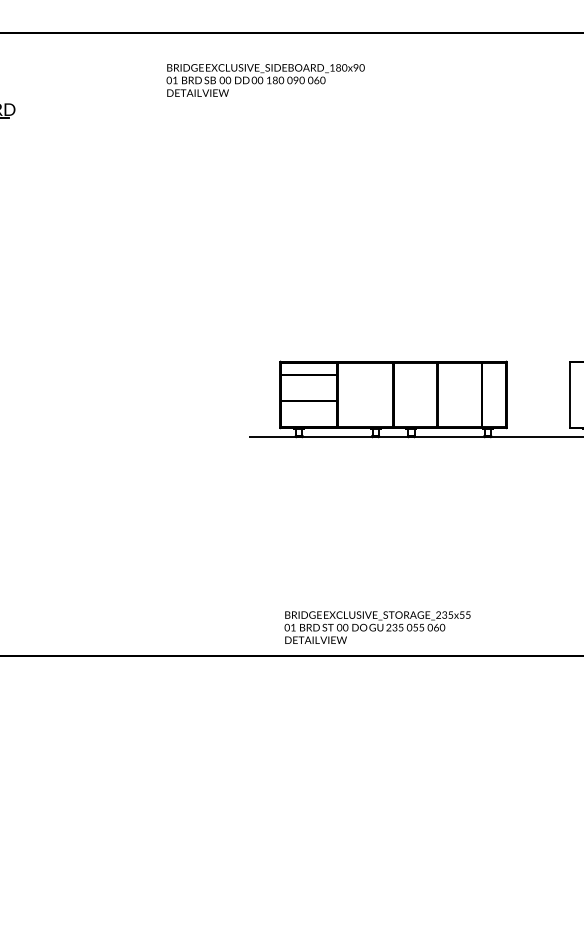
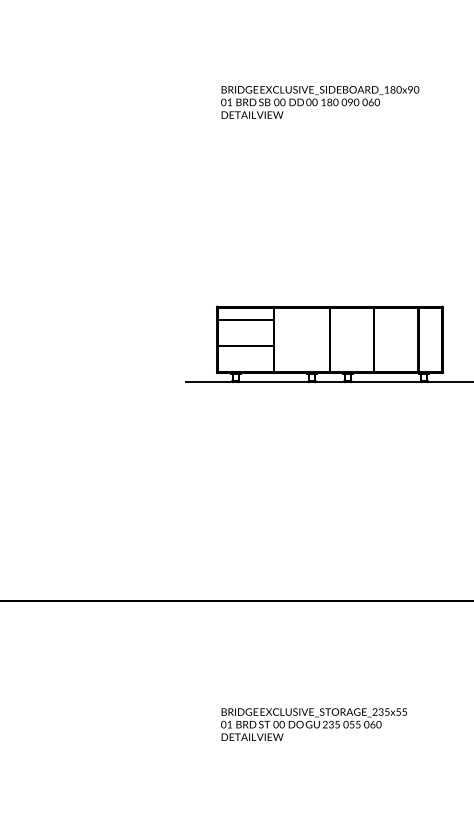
text: (265, 80) -> (319, 102), moved
text: (377, 627) -> (313, 724), moved

